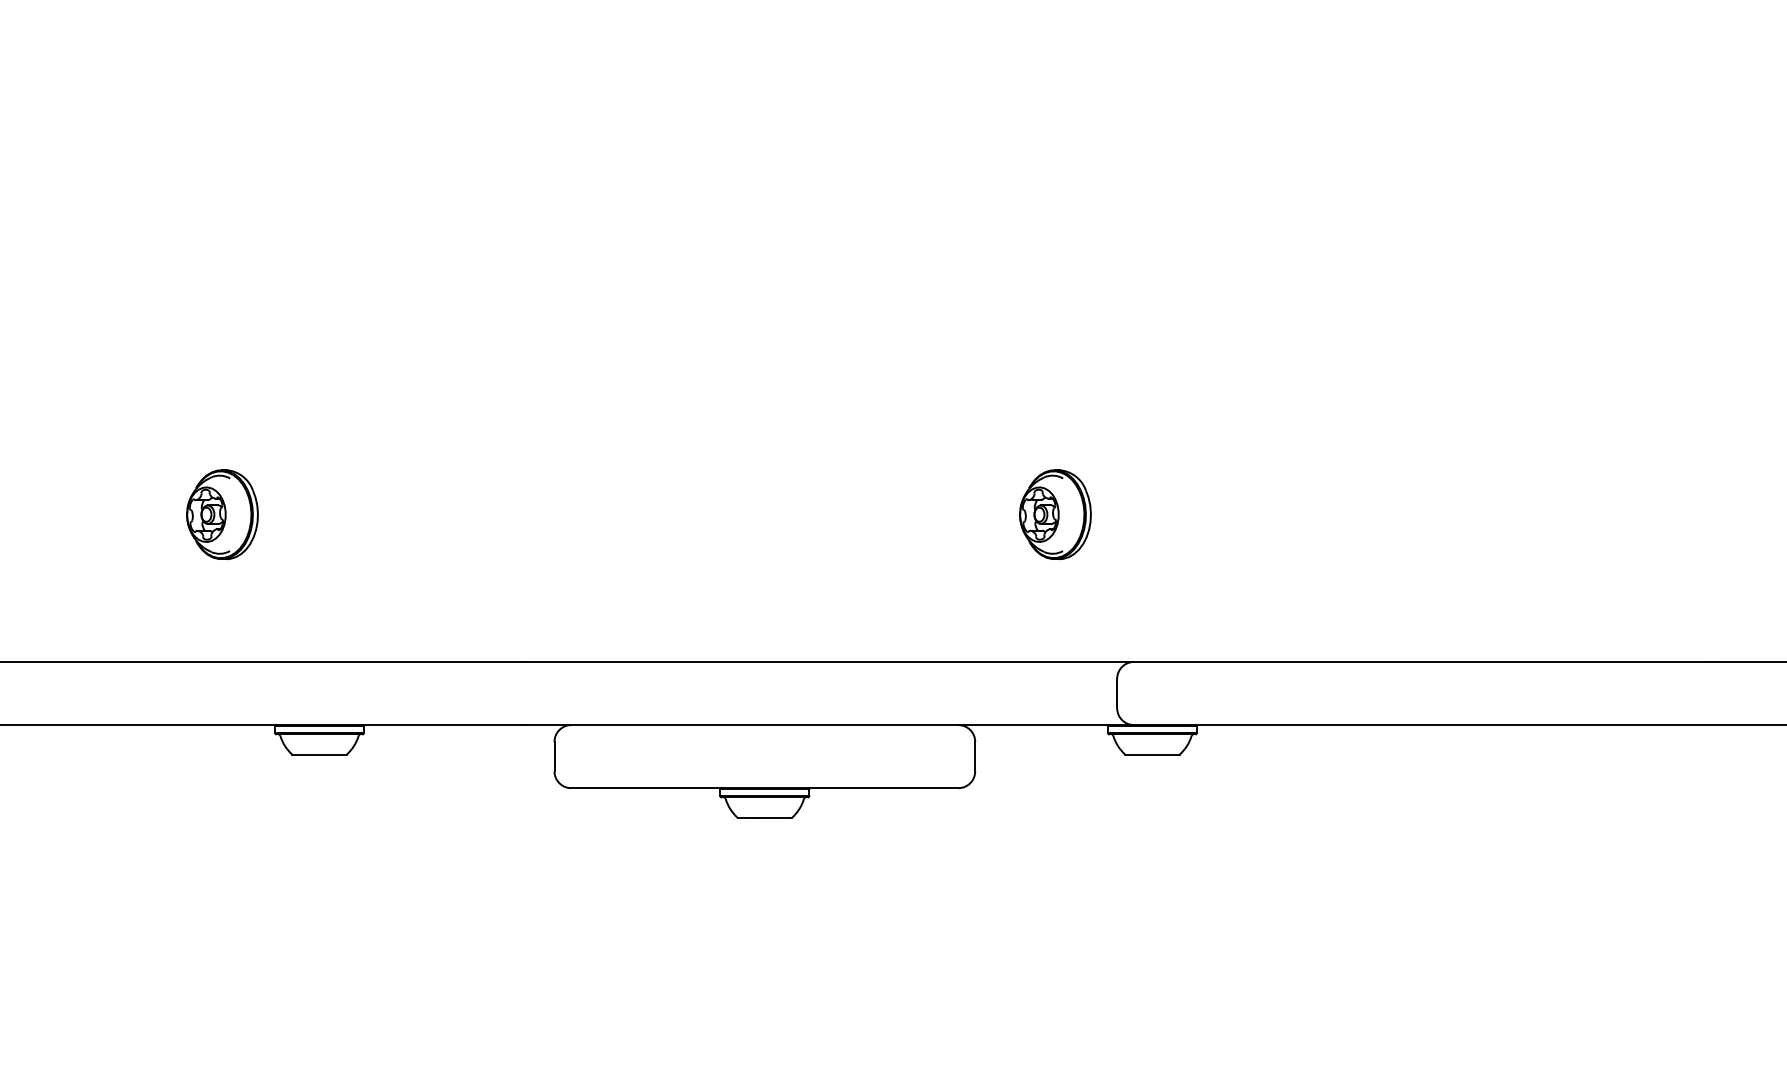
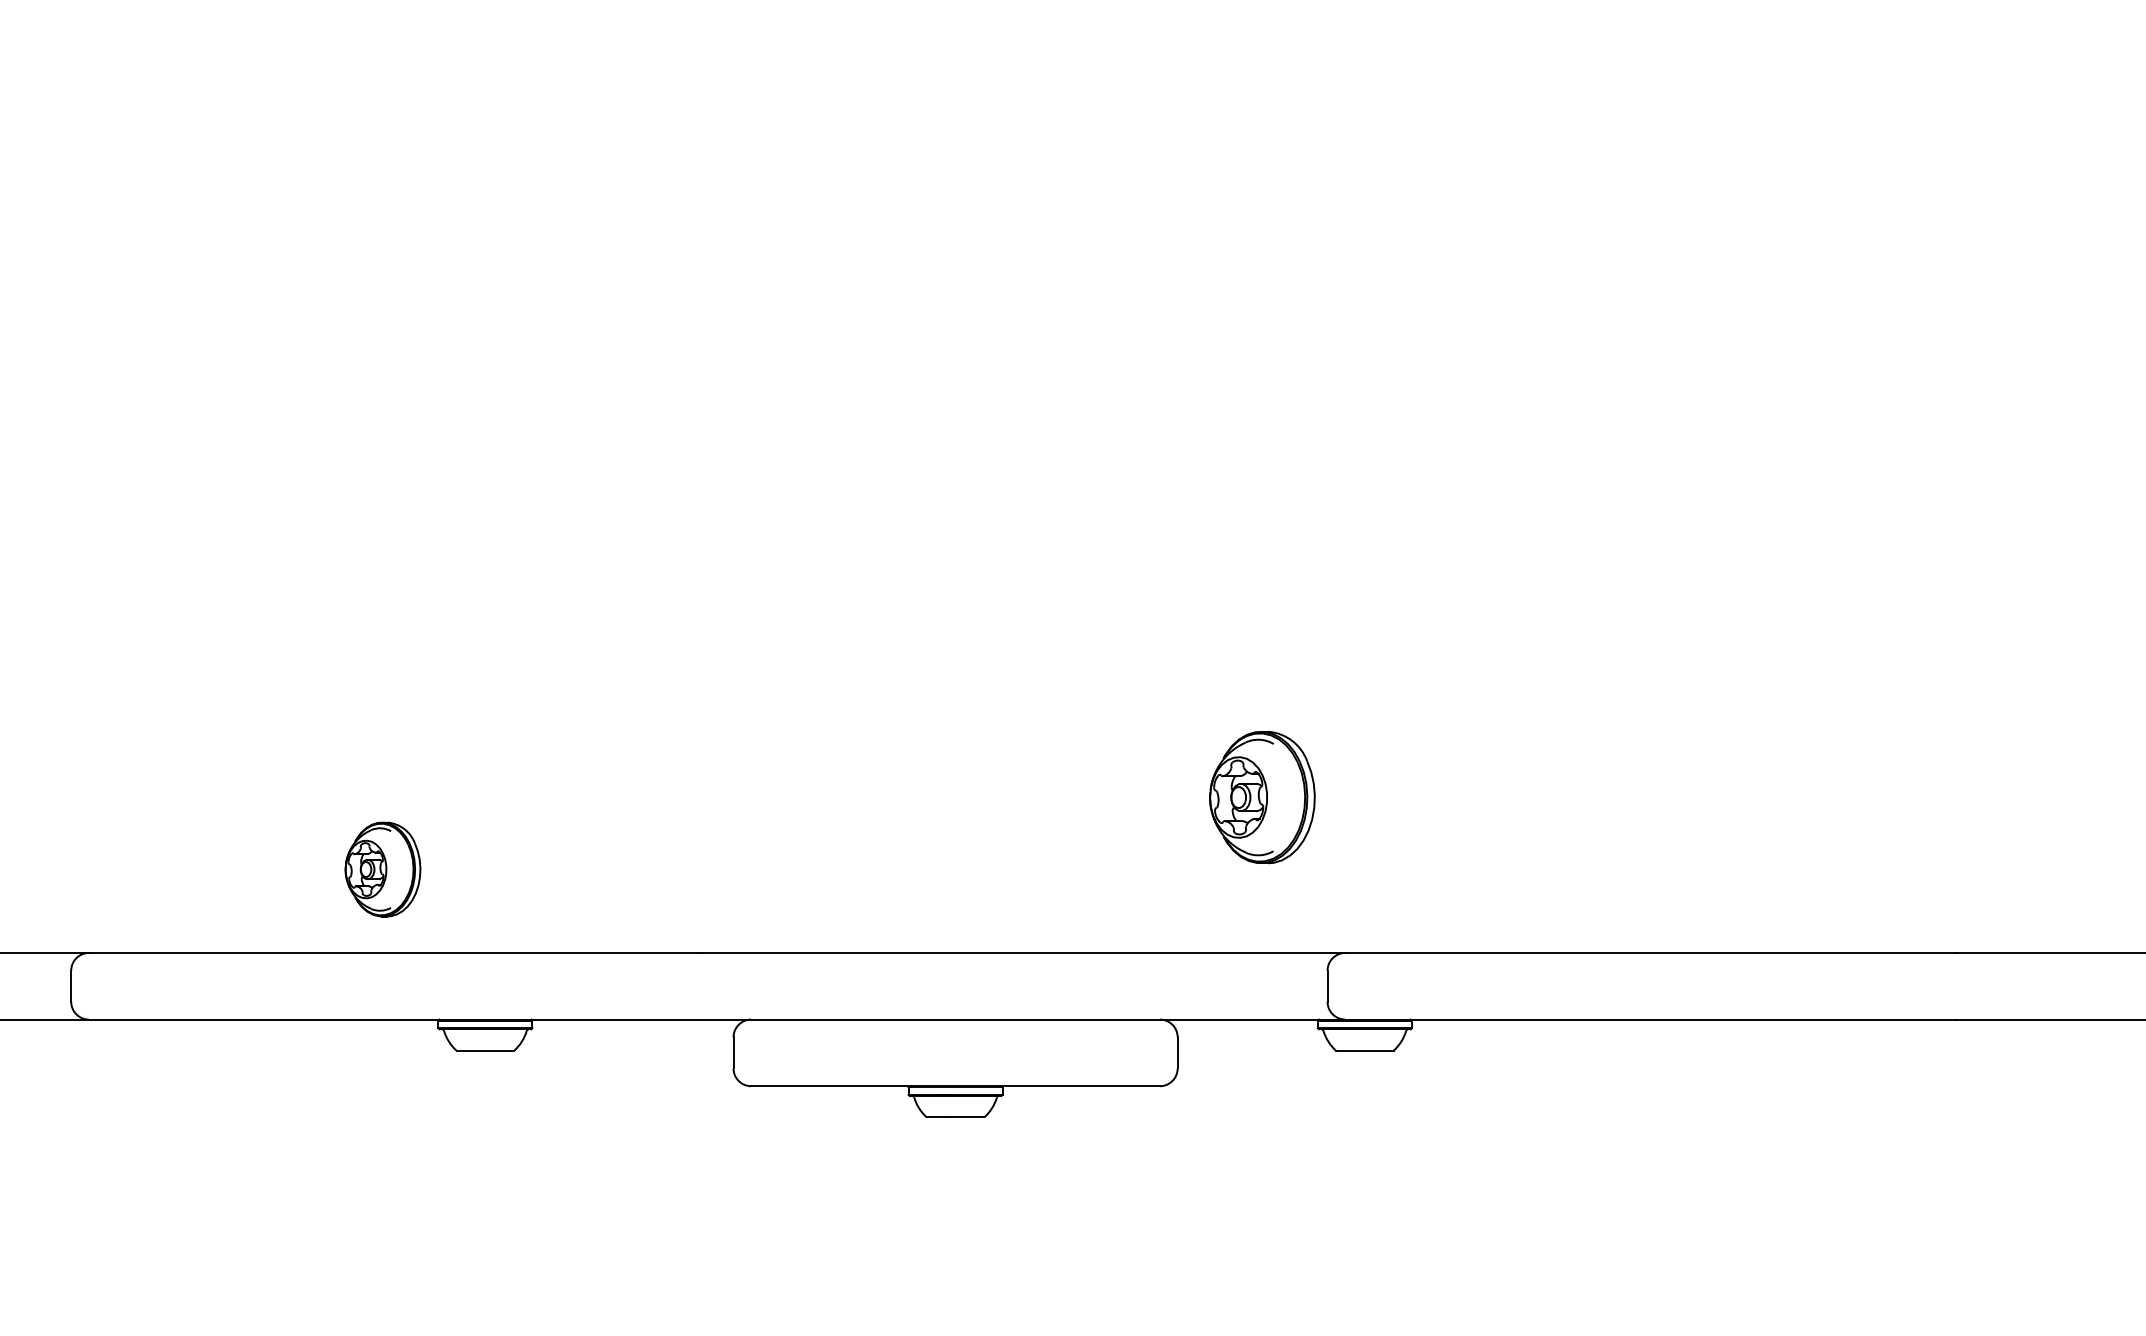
part: (222, 514) -> (382, 869), moved
part: (1055, 514) -> (1262, 797), size x1.4

